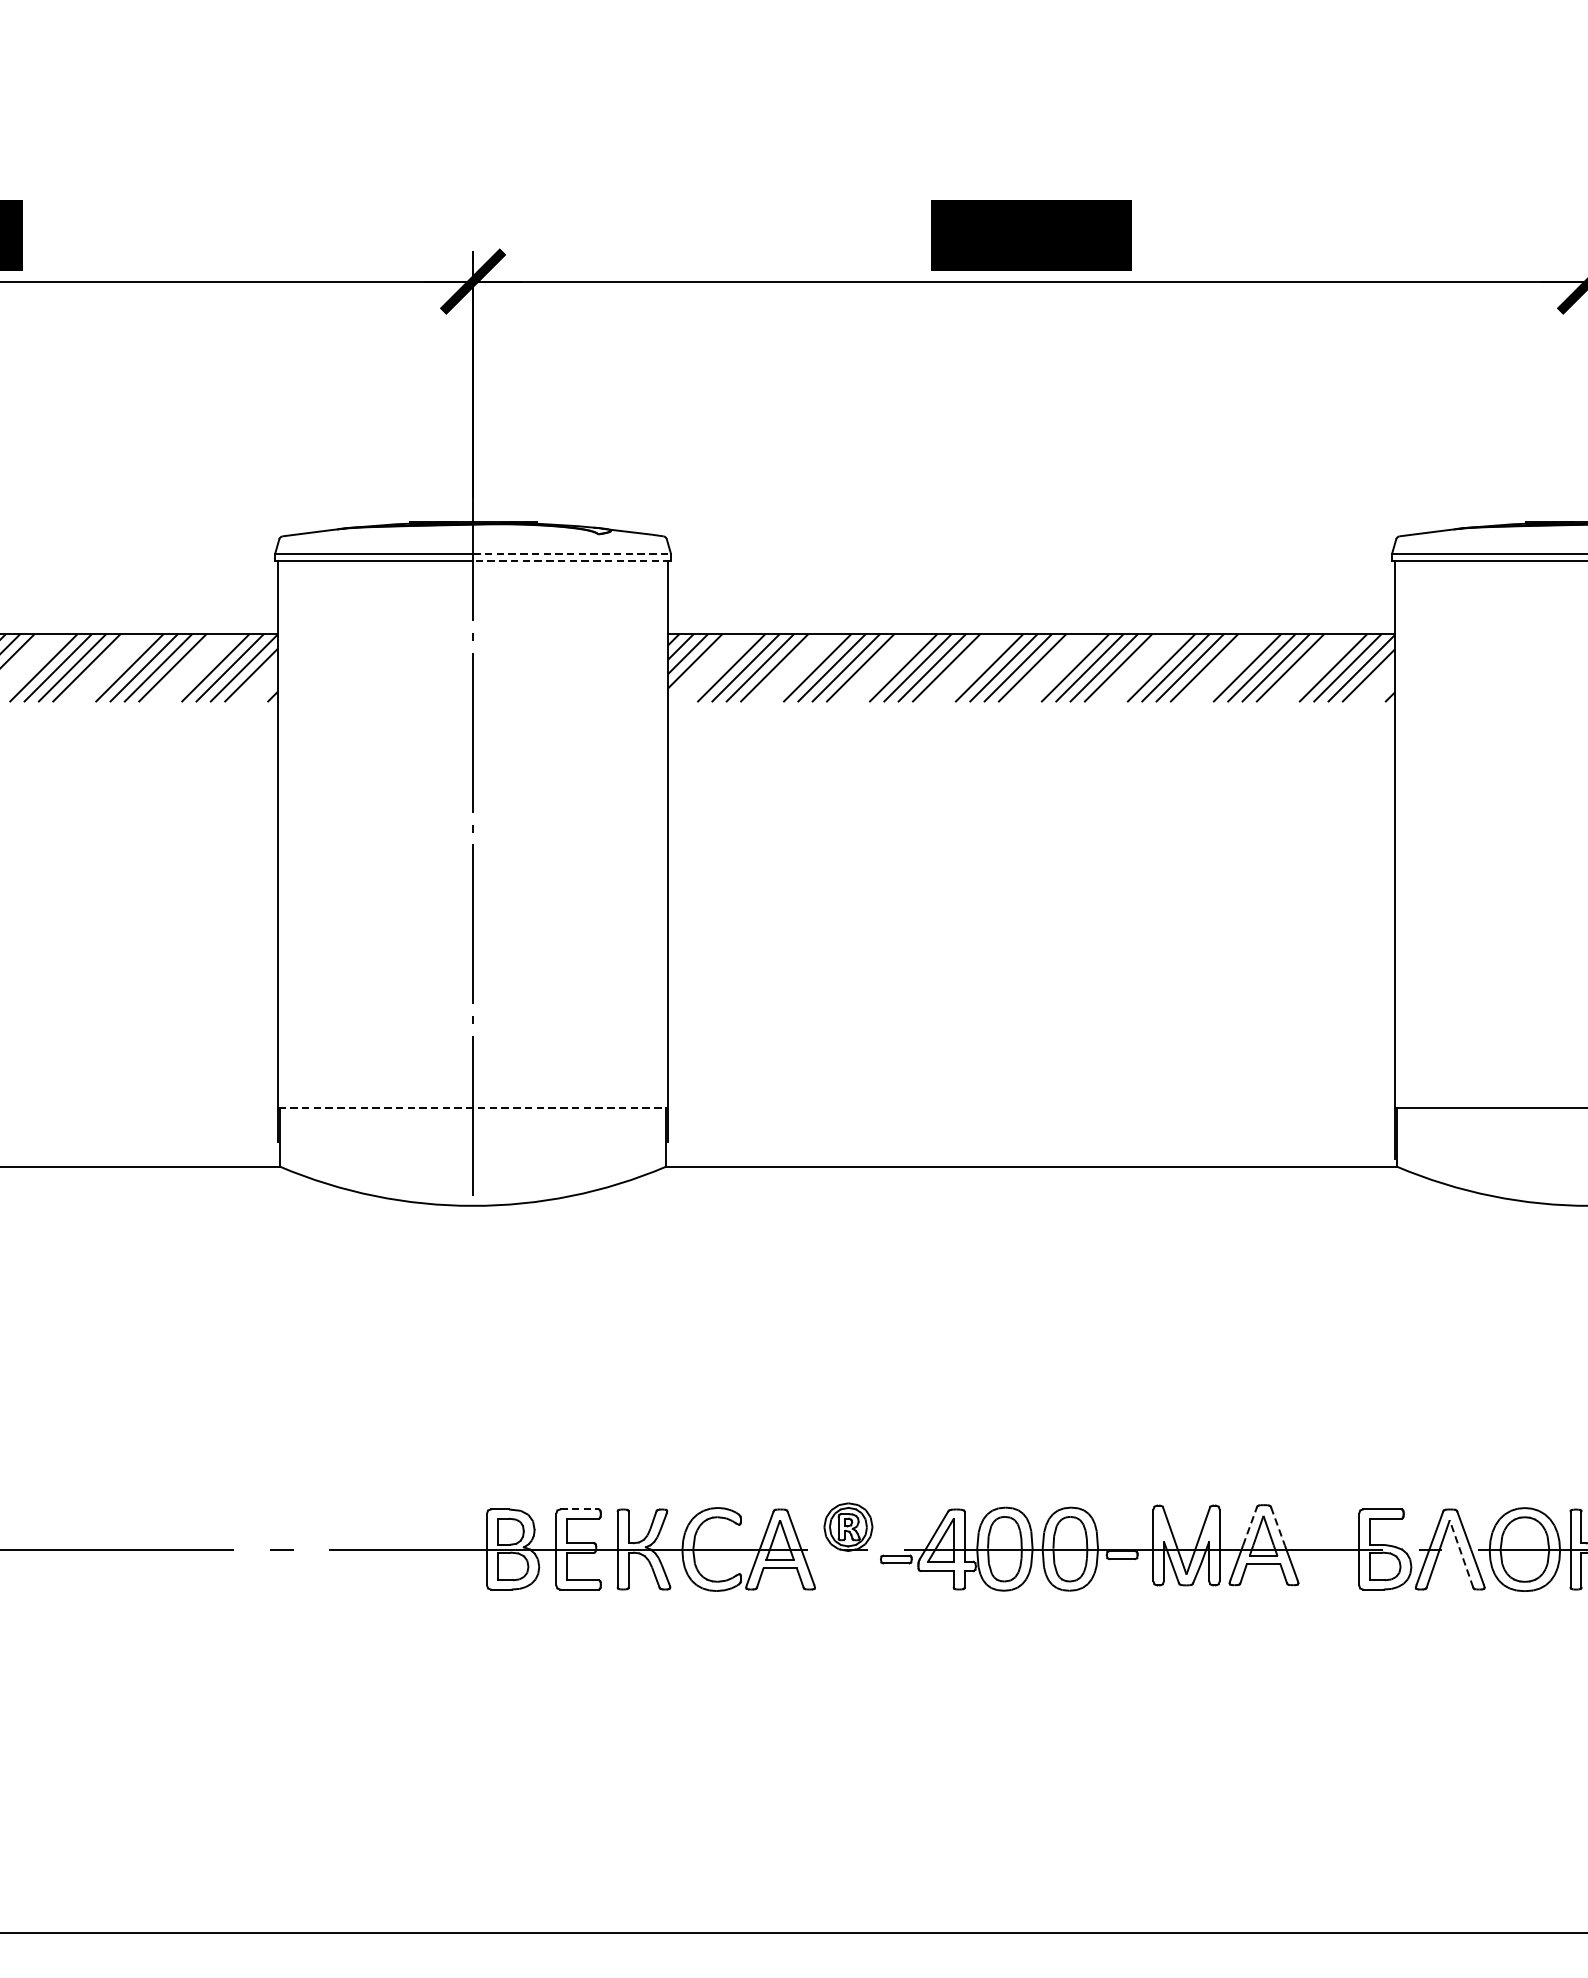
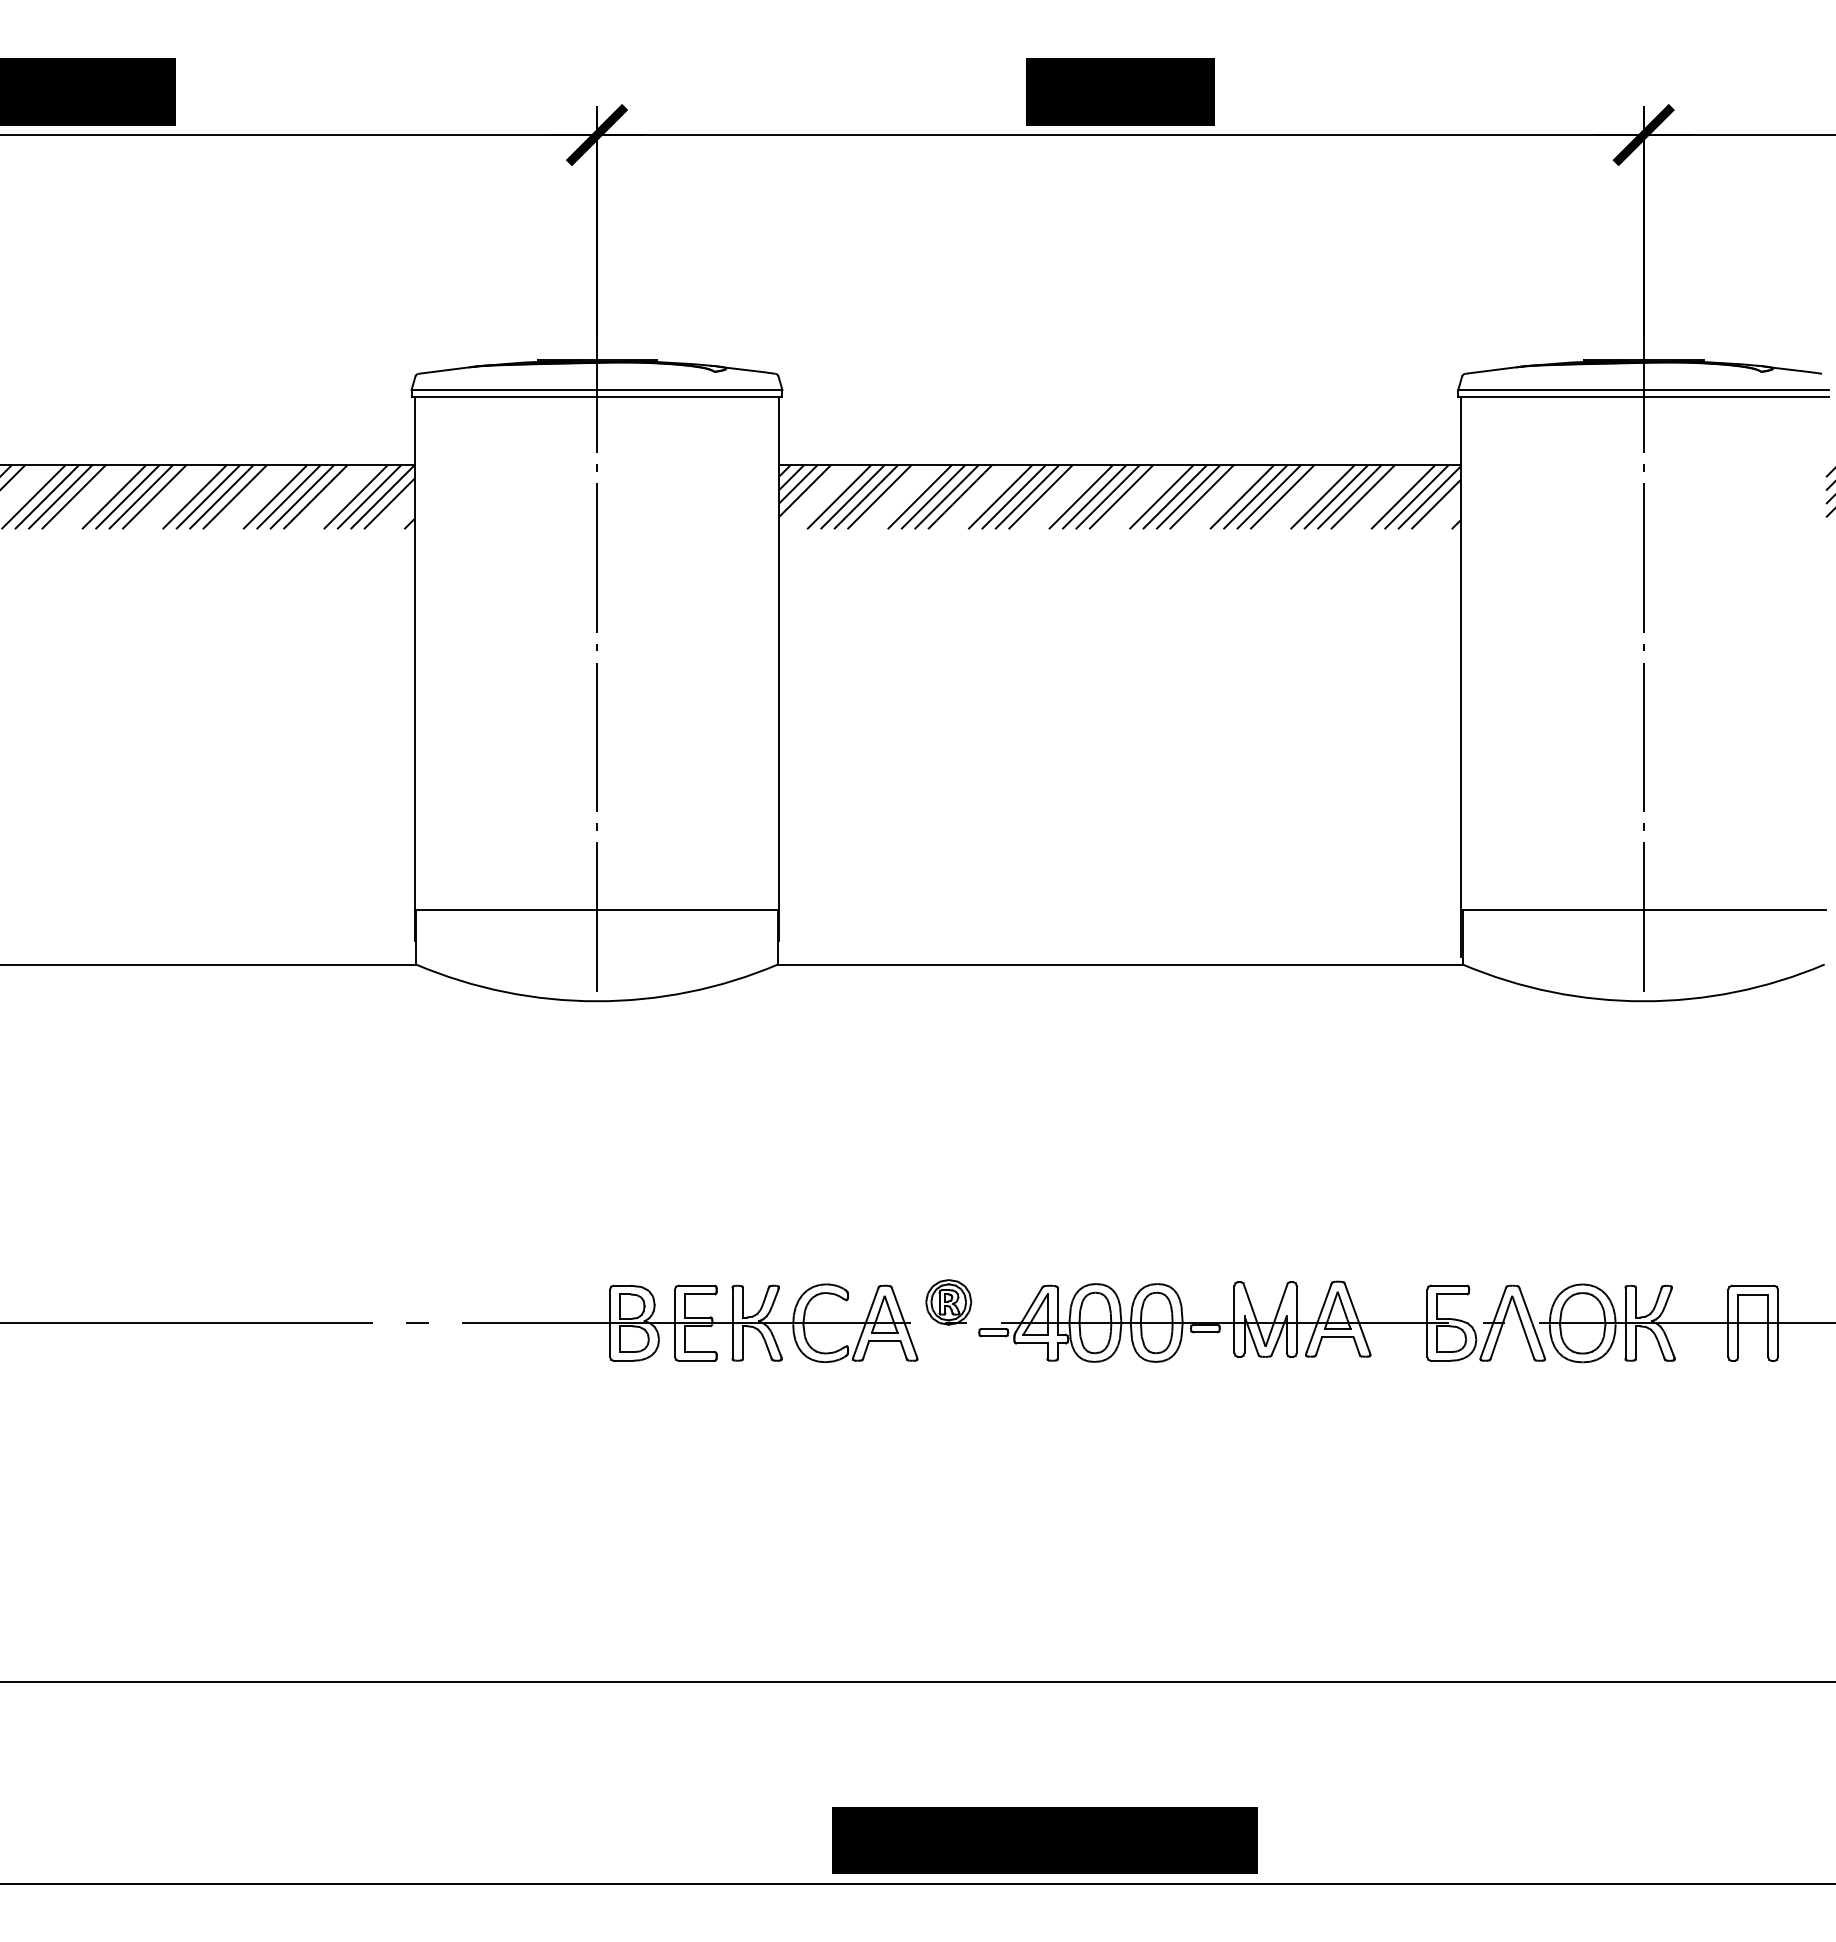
line: (571, 554) -> (689, 390), dashed -> solid
line: (571, 560) -> (689, 396), dashed -> solid
line: (473, 1107) -> (597, 909), dashed -> solid
line: (580, 1509) -> (697, 1285), dashed -> solid
line: (1250, 1526) -> (1325, 1301), dashed -> solid
line: (1278, 1526) -> (1351, 1301), dashed -> solid
line: (1460, 1552) -> (1522, 1326), dashed -> solid

